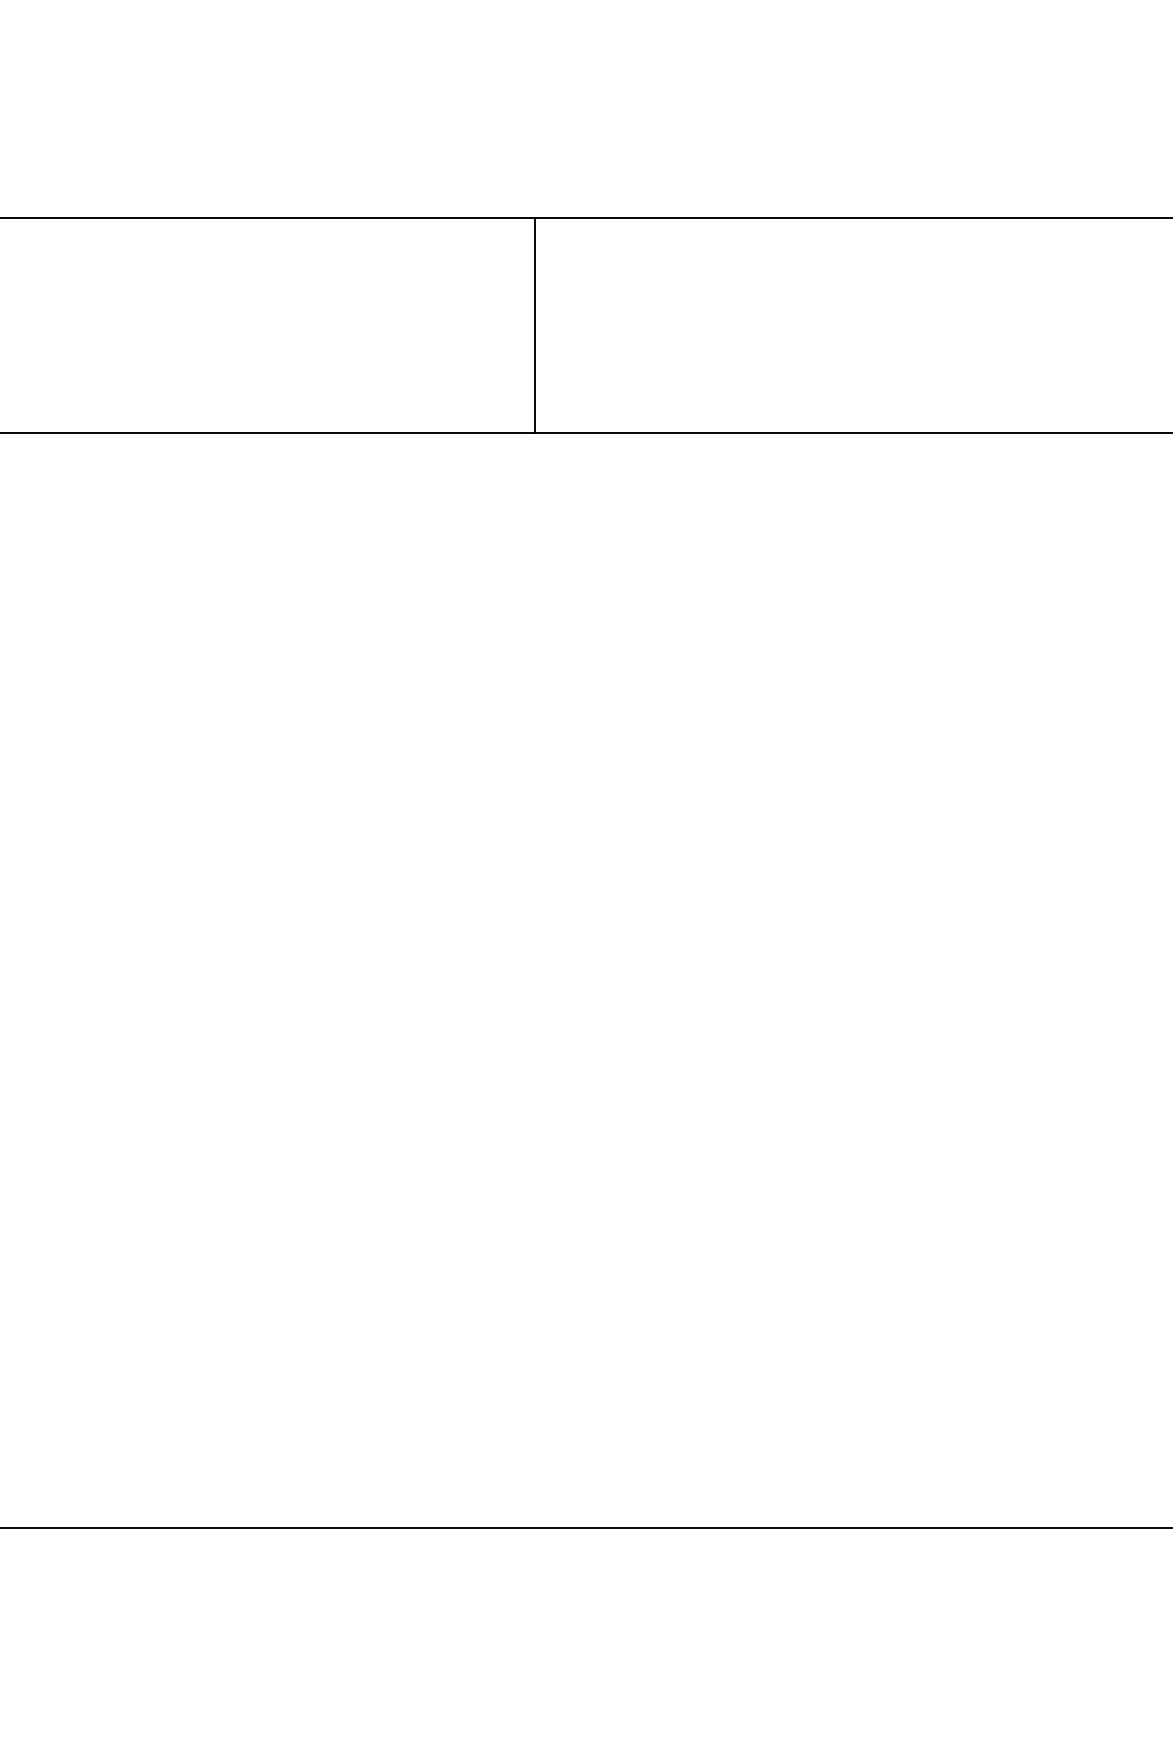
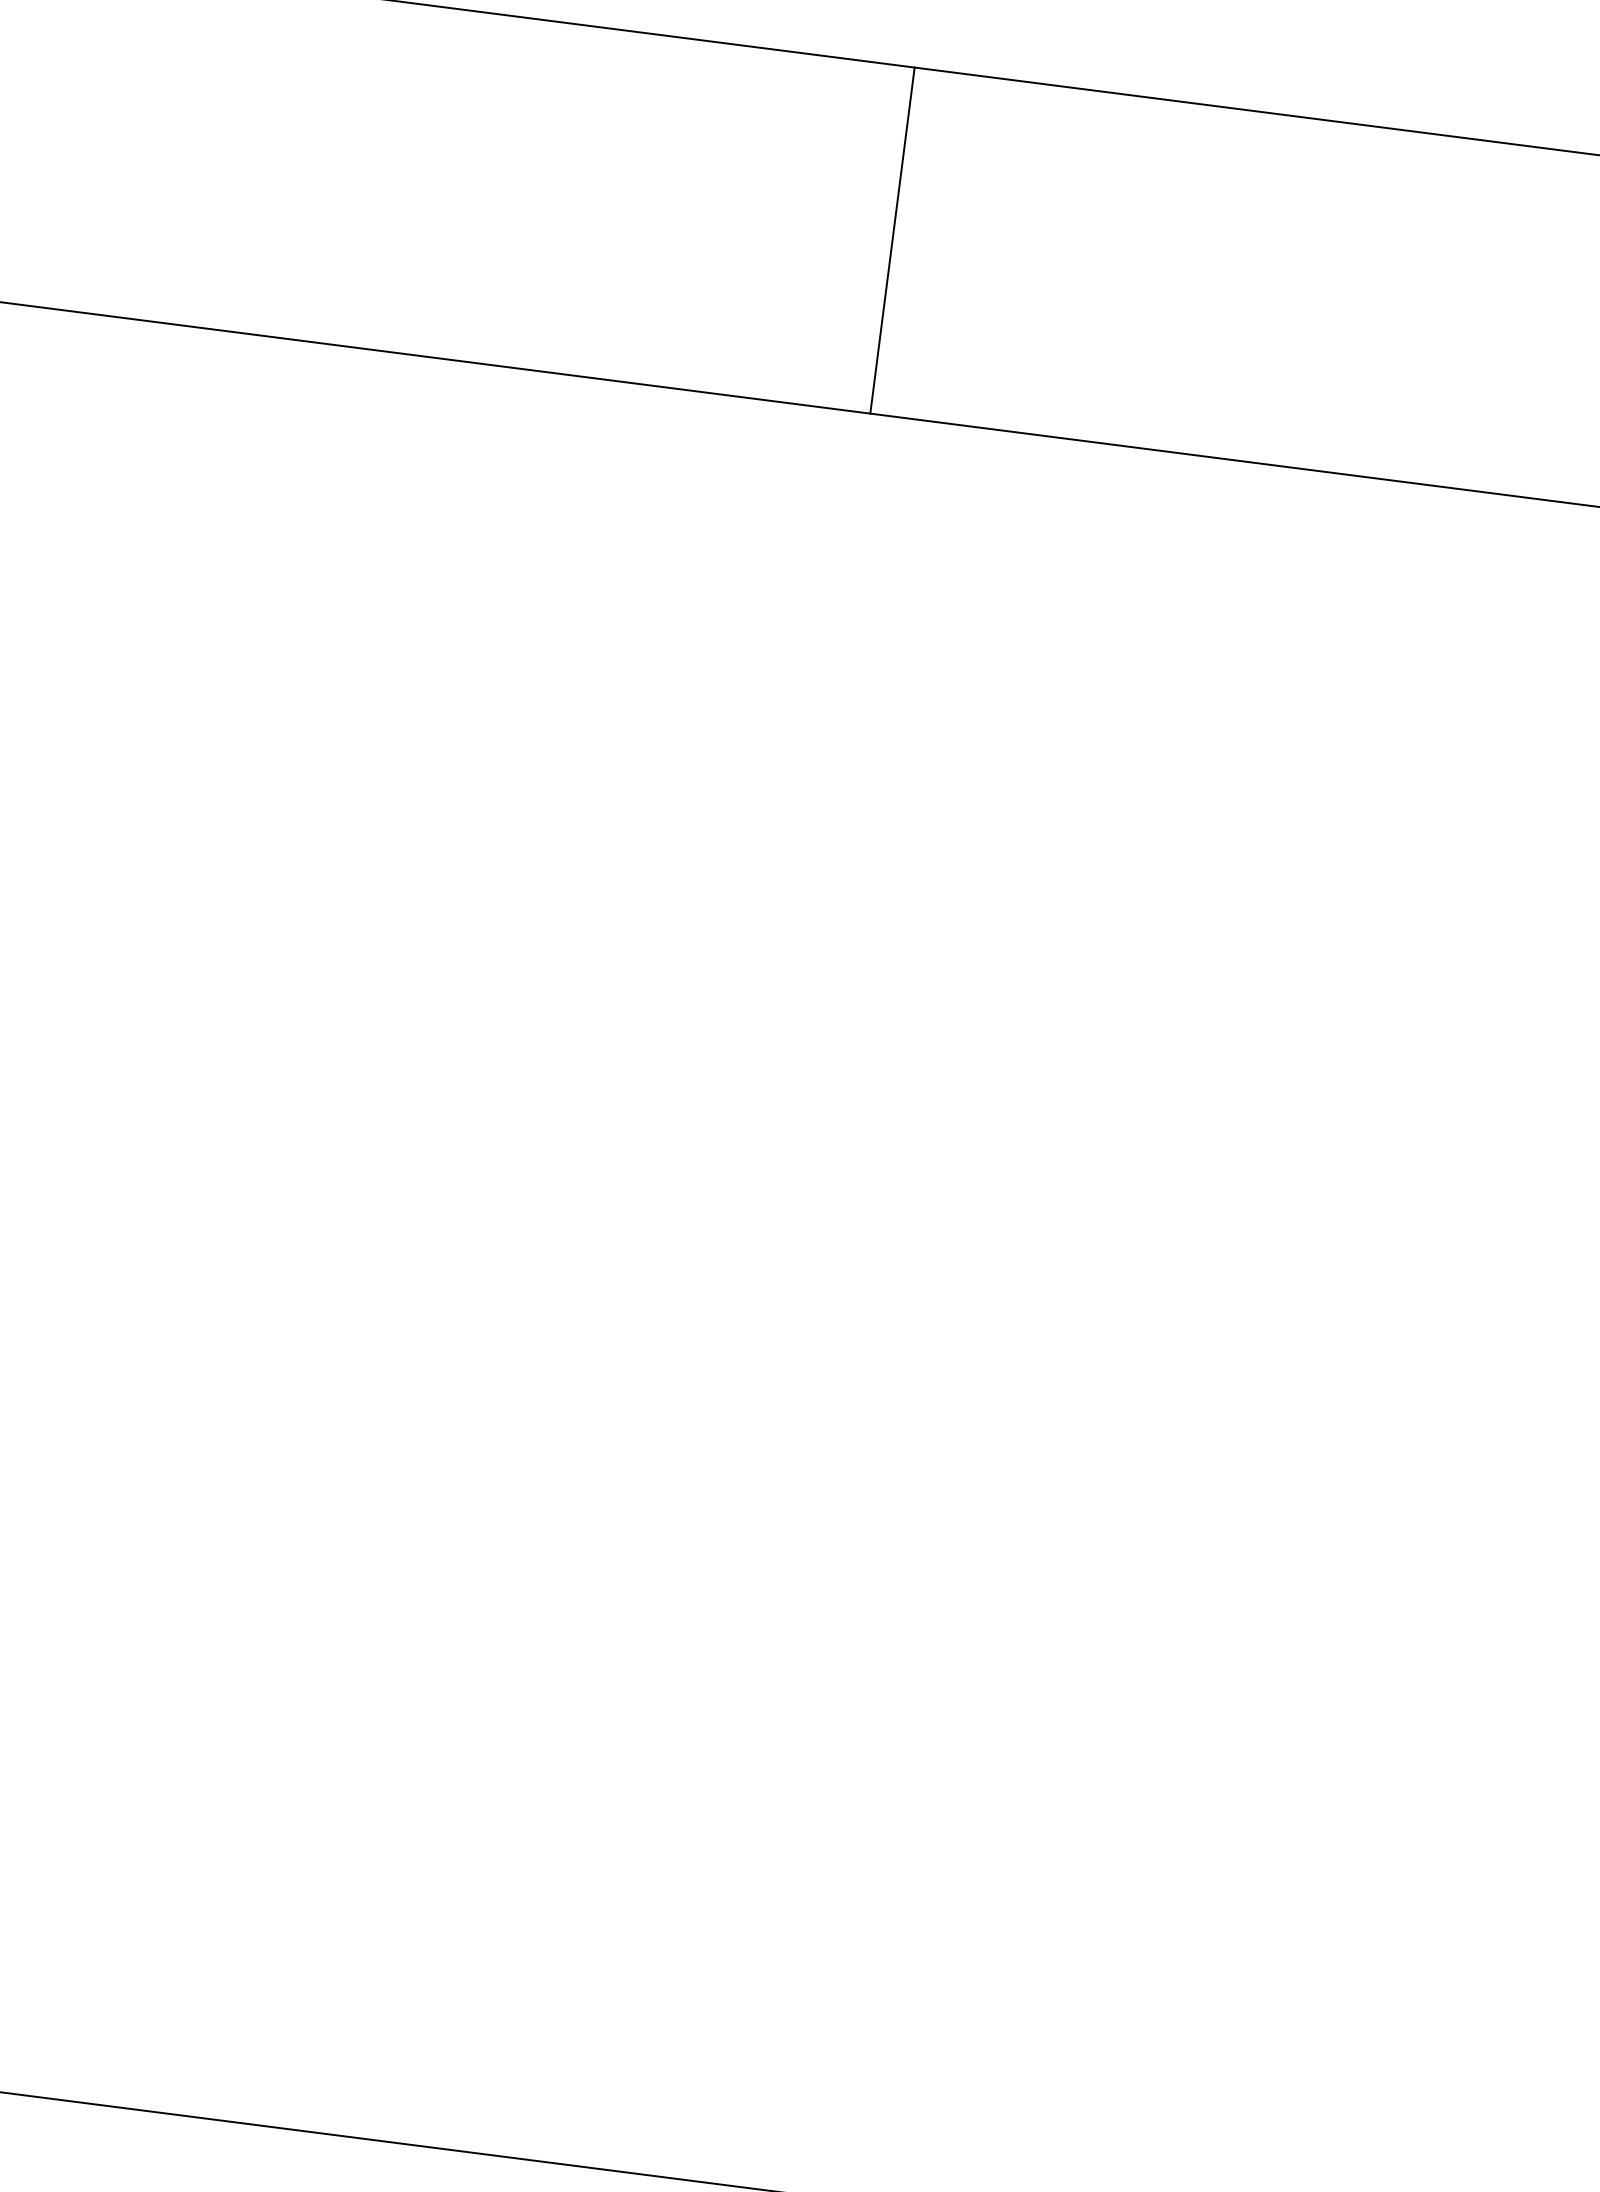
line: (535, 325) -> (893, 240), moved

